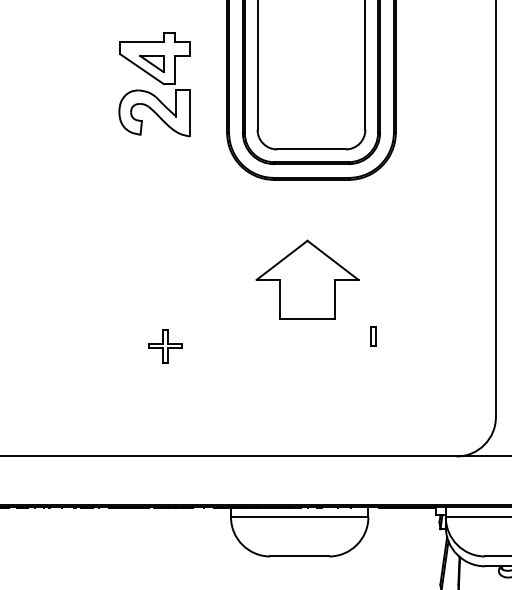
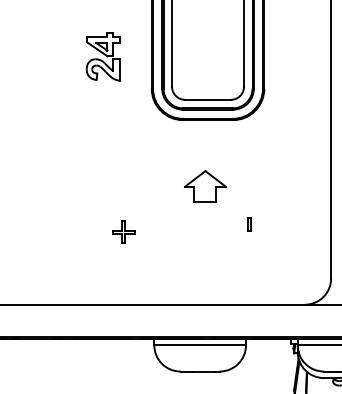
part: (153, 84) -> (102, 56), size x0.7
part: (307, 279) -> (205, 186), size x0.6
part: (165, 345) -> (123, 231), moved

